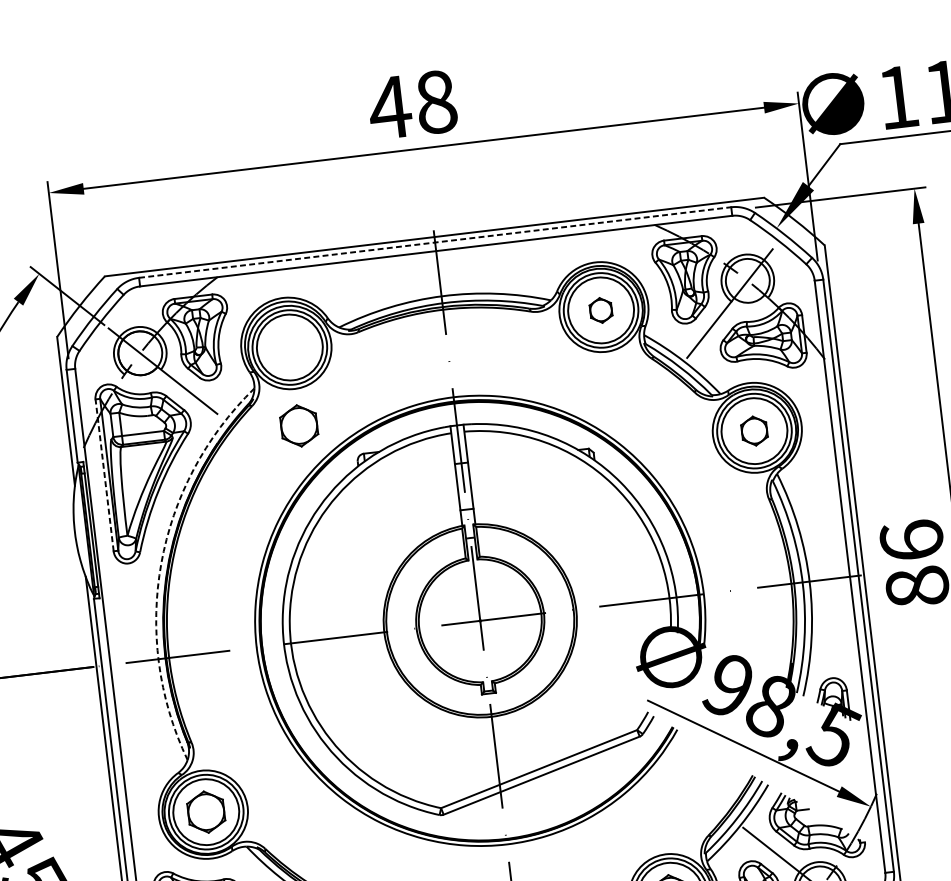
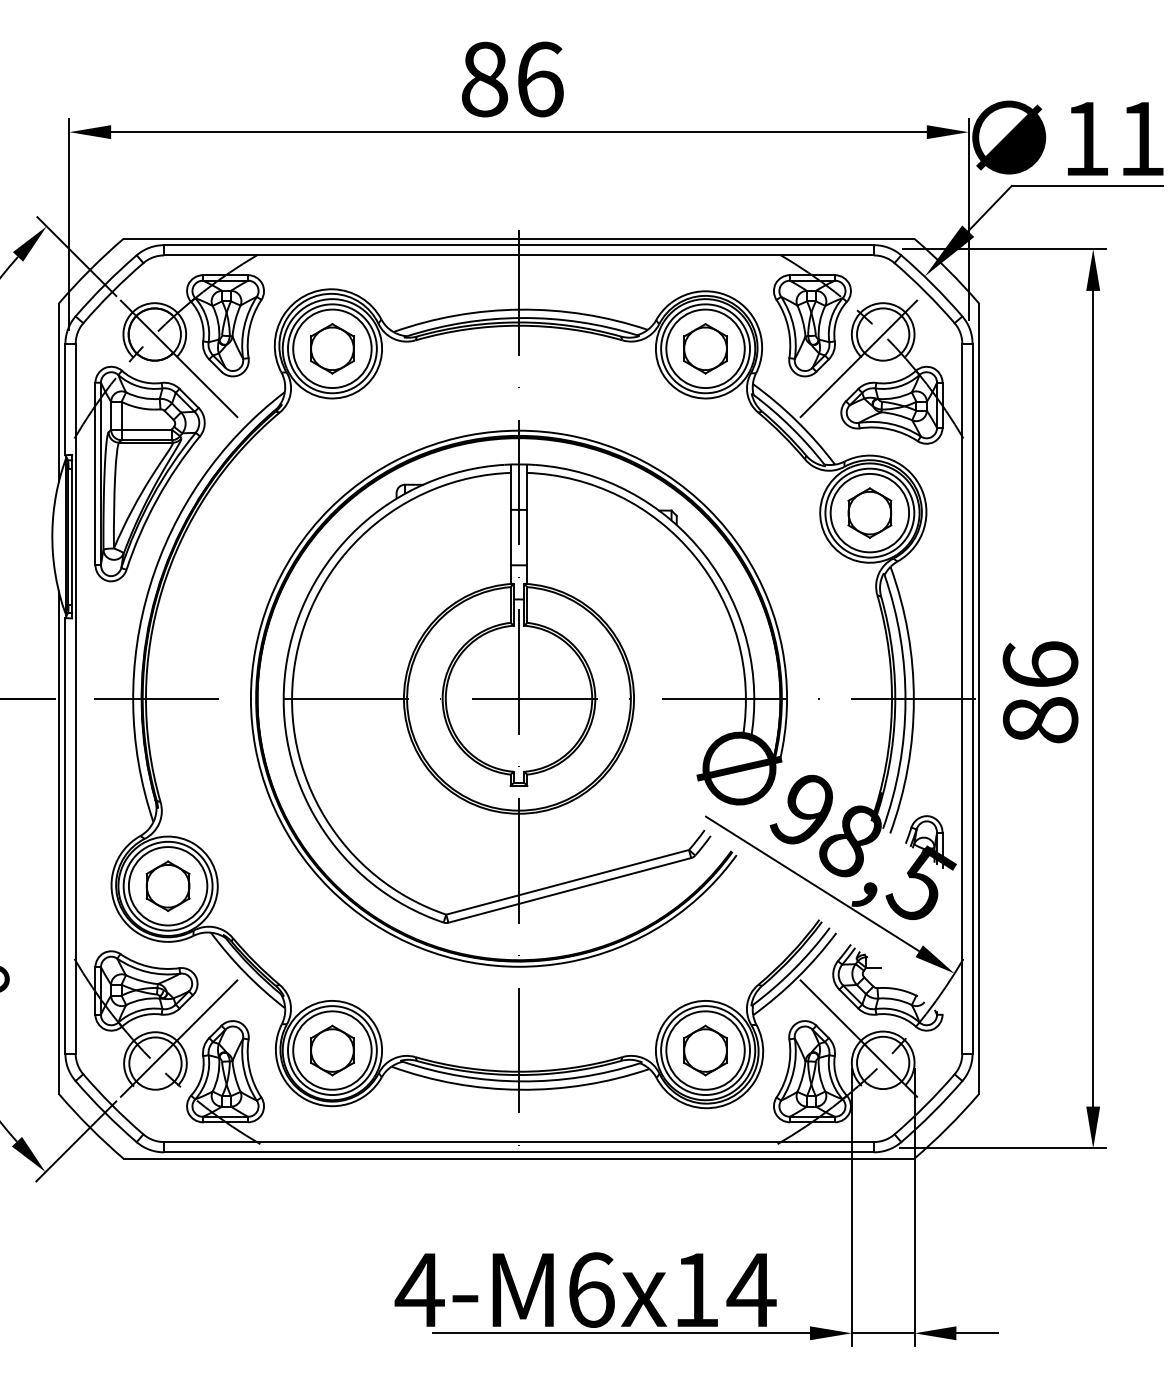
text: (412, 105) -> (511, 79), 48 -> 86
line: (435, 242) -> (519, 245), dashed -> solid
part: (601, 310) -> (705, 348), size x1.67
part: (299, 425) -> (332, 348), moved
part: (754, 430) -> (869, 512), size x1.43
line: (104, 475) -> (95, 473), dashed -> solid
arc: (161, 563) -> (150, 585), dashed -> solid

